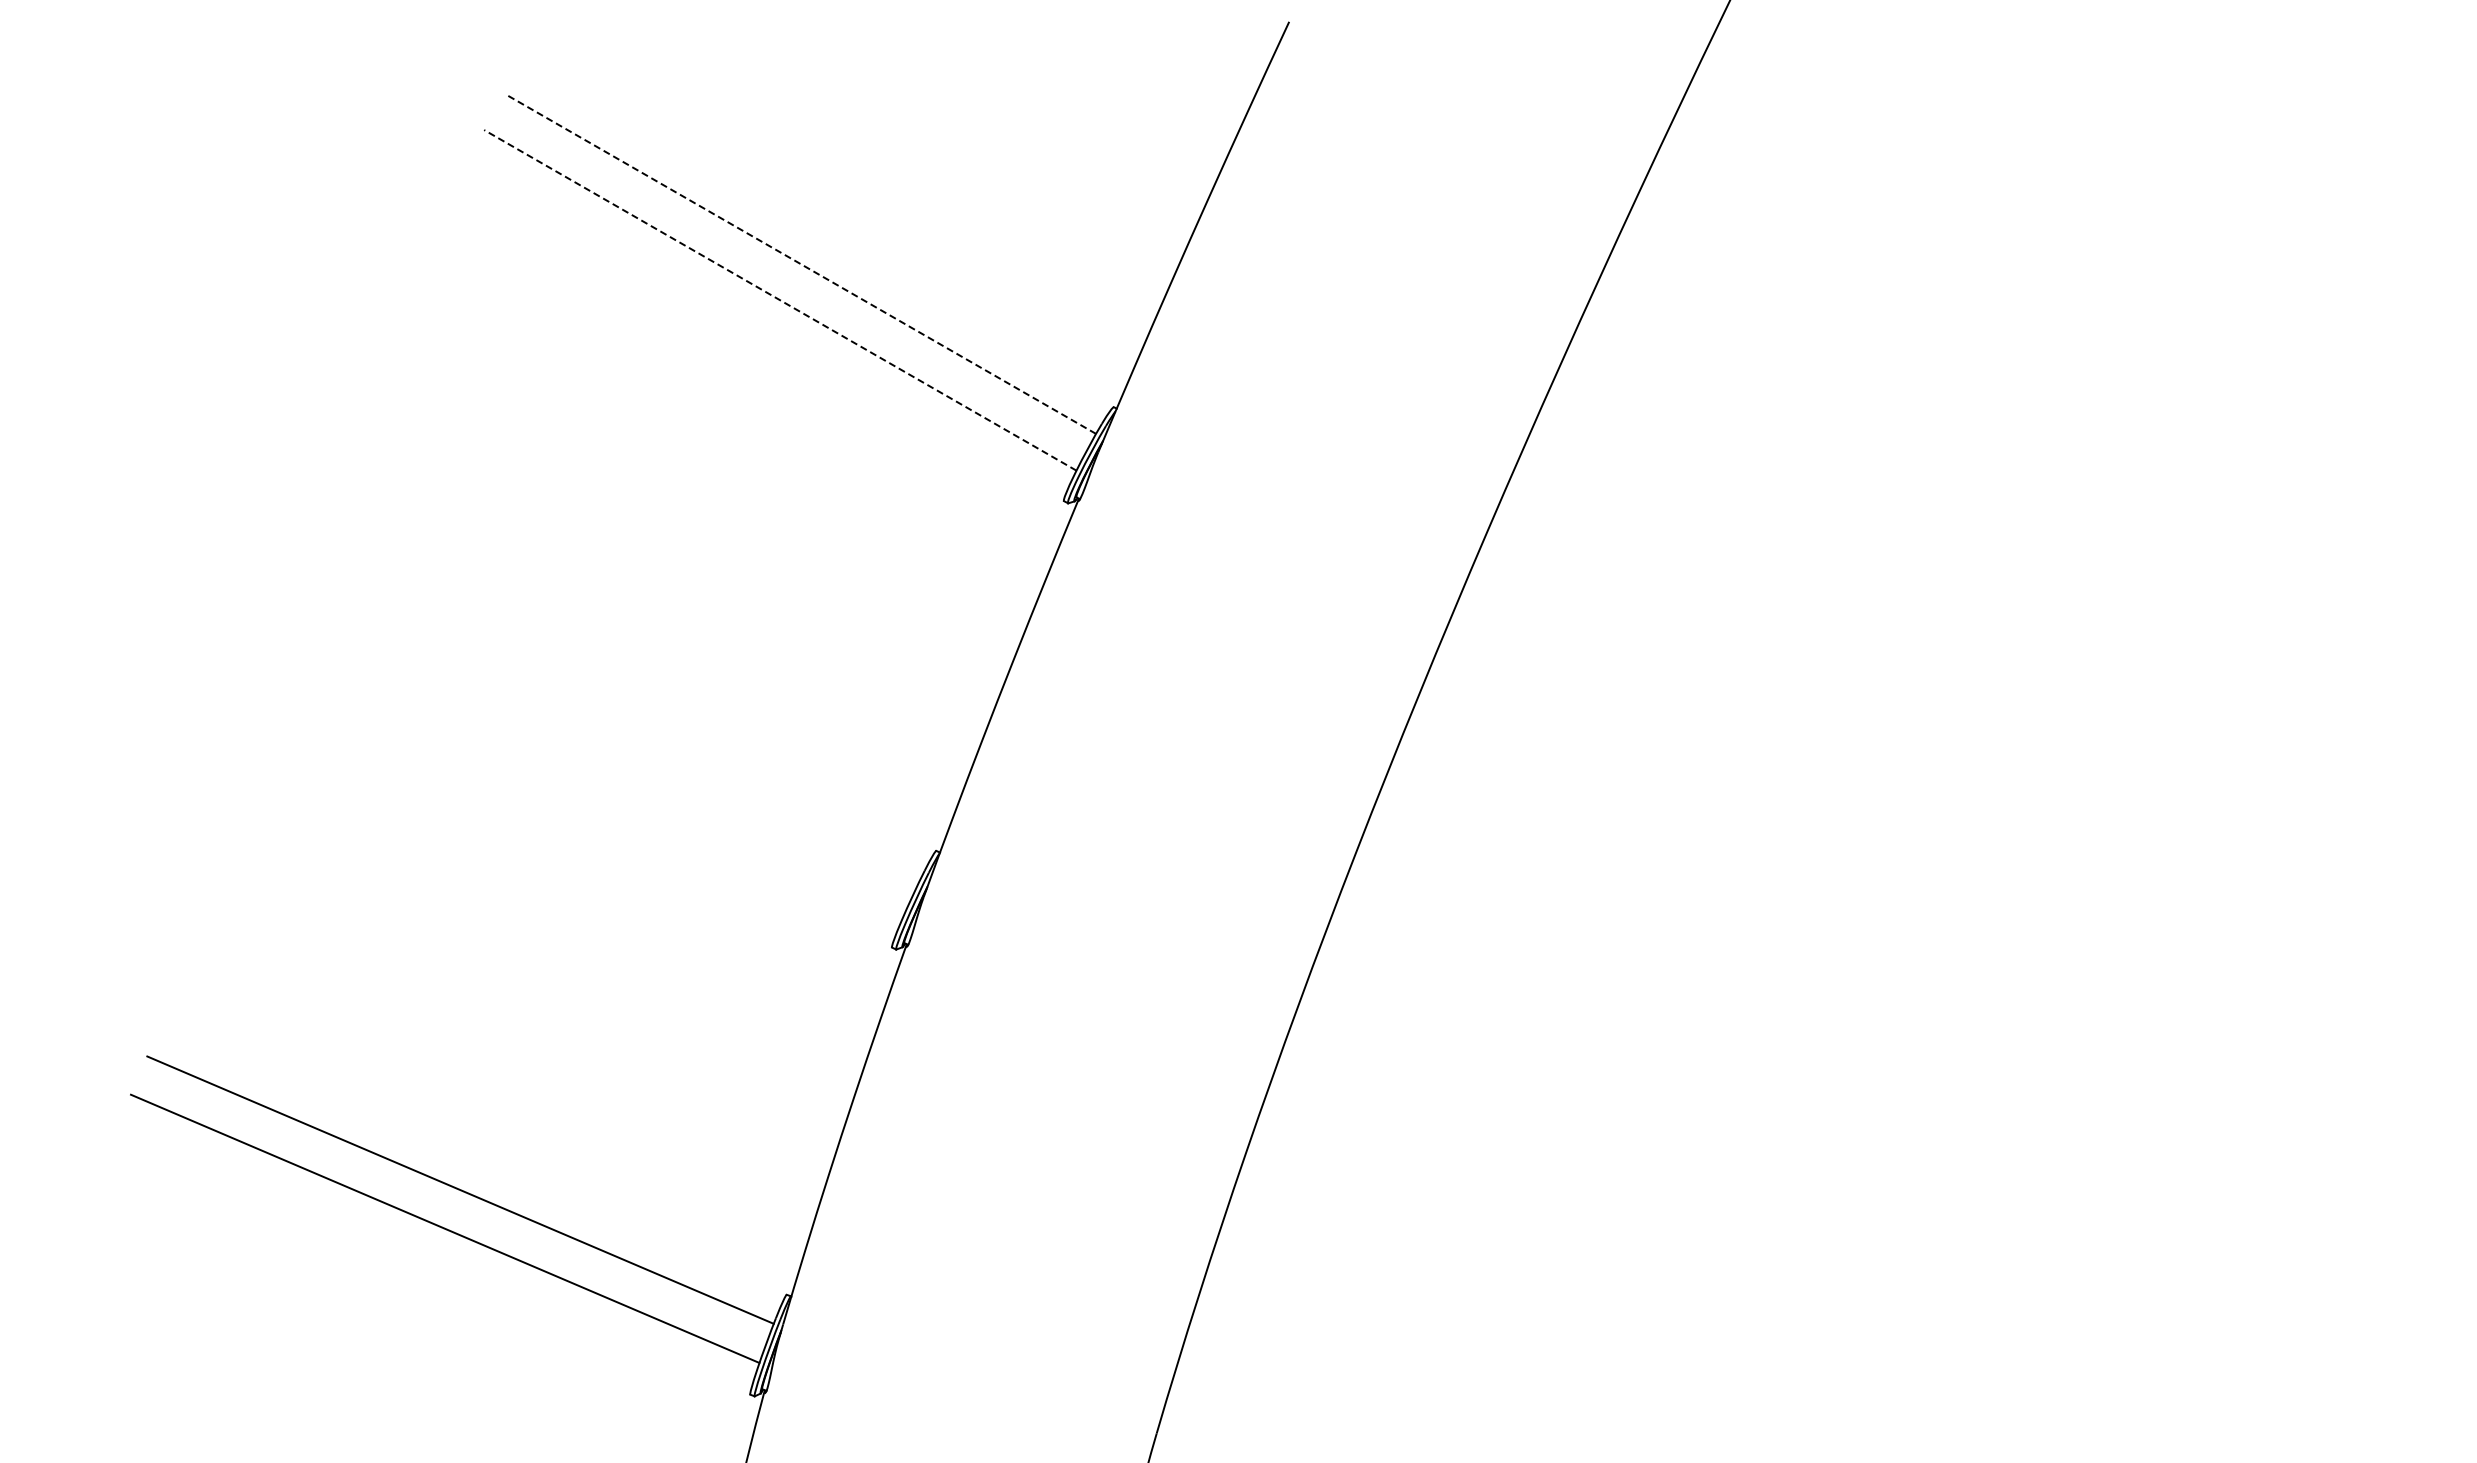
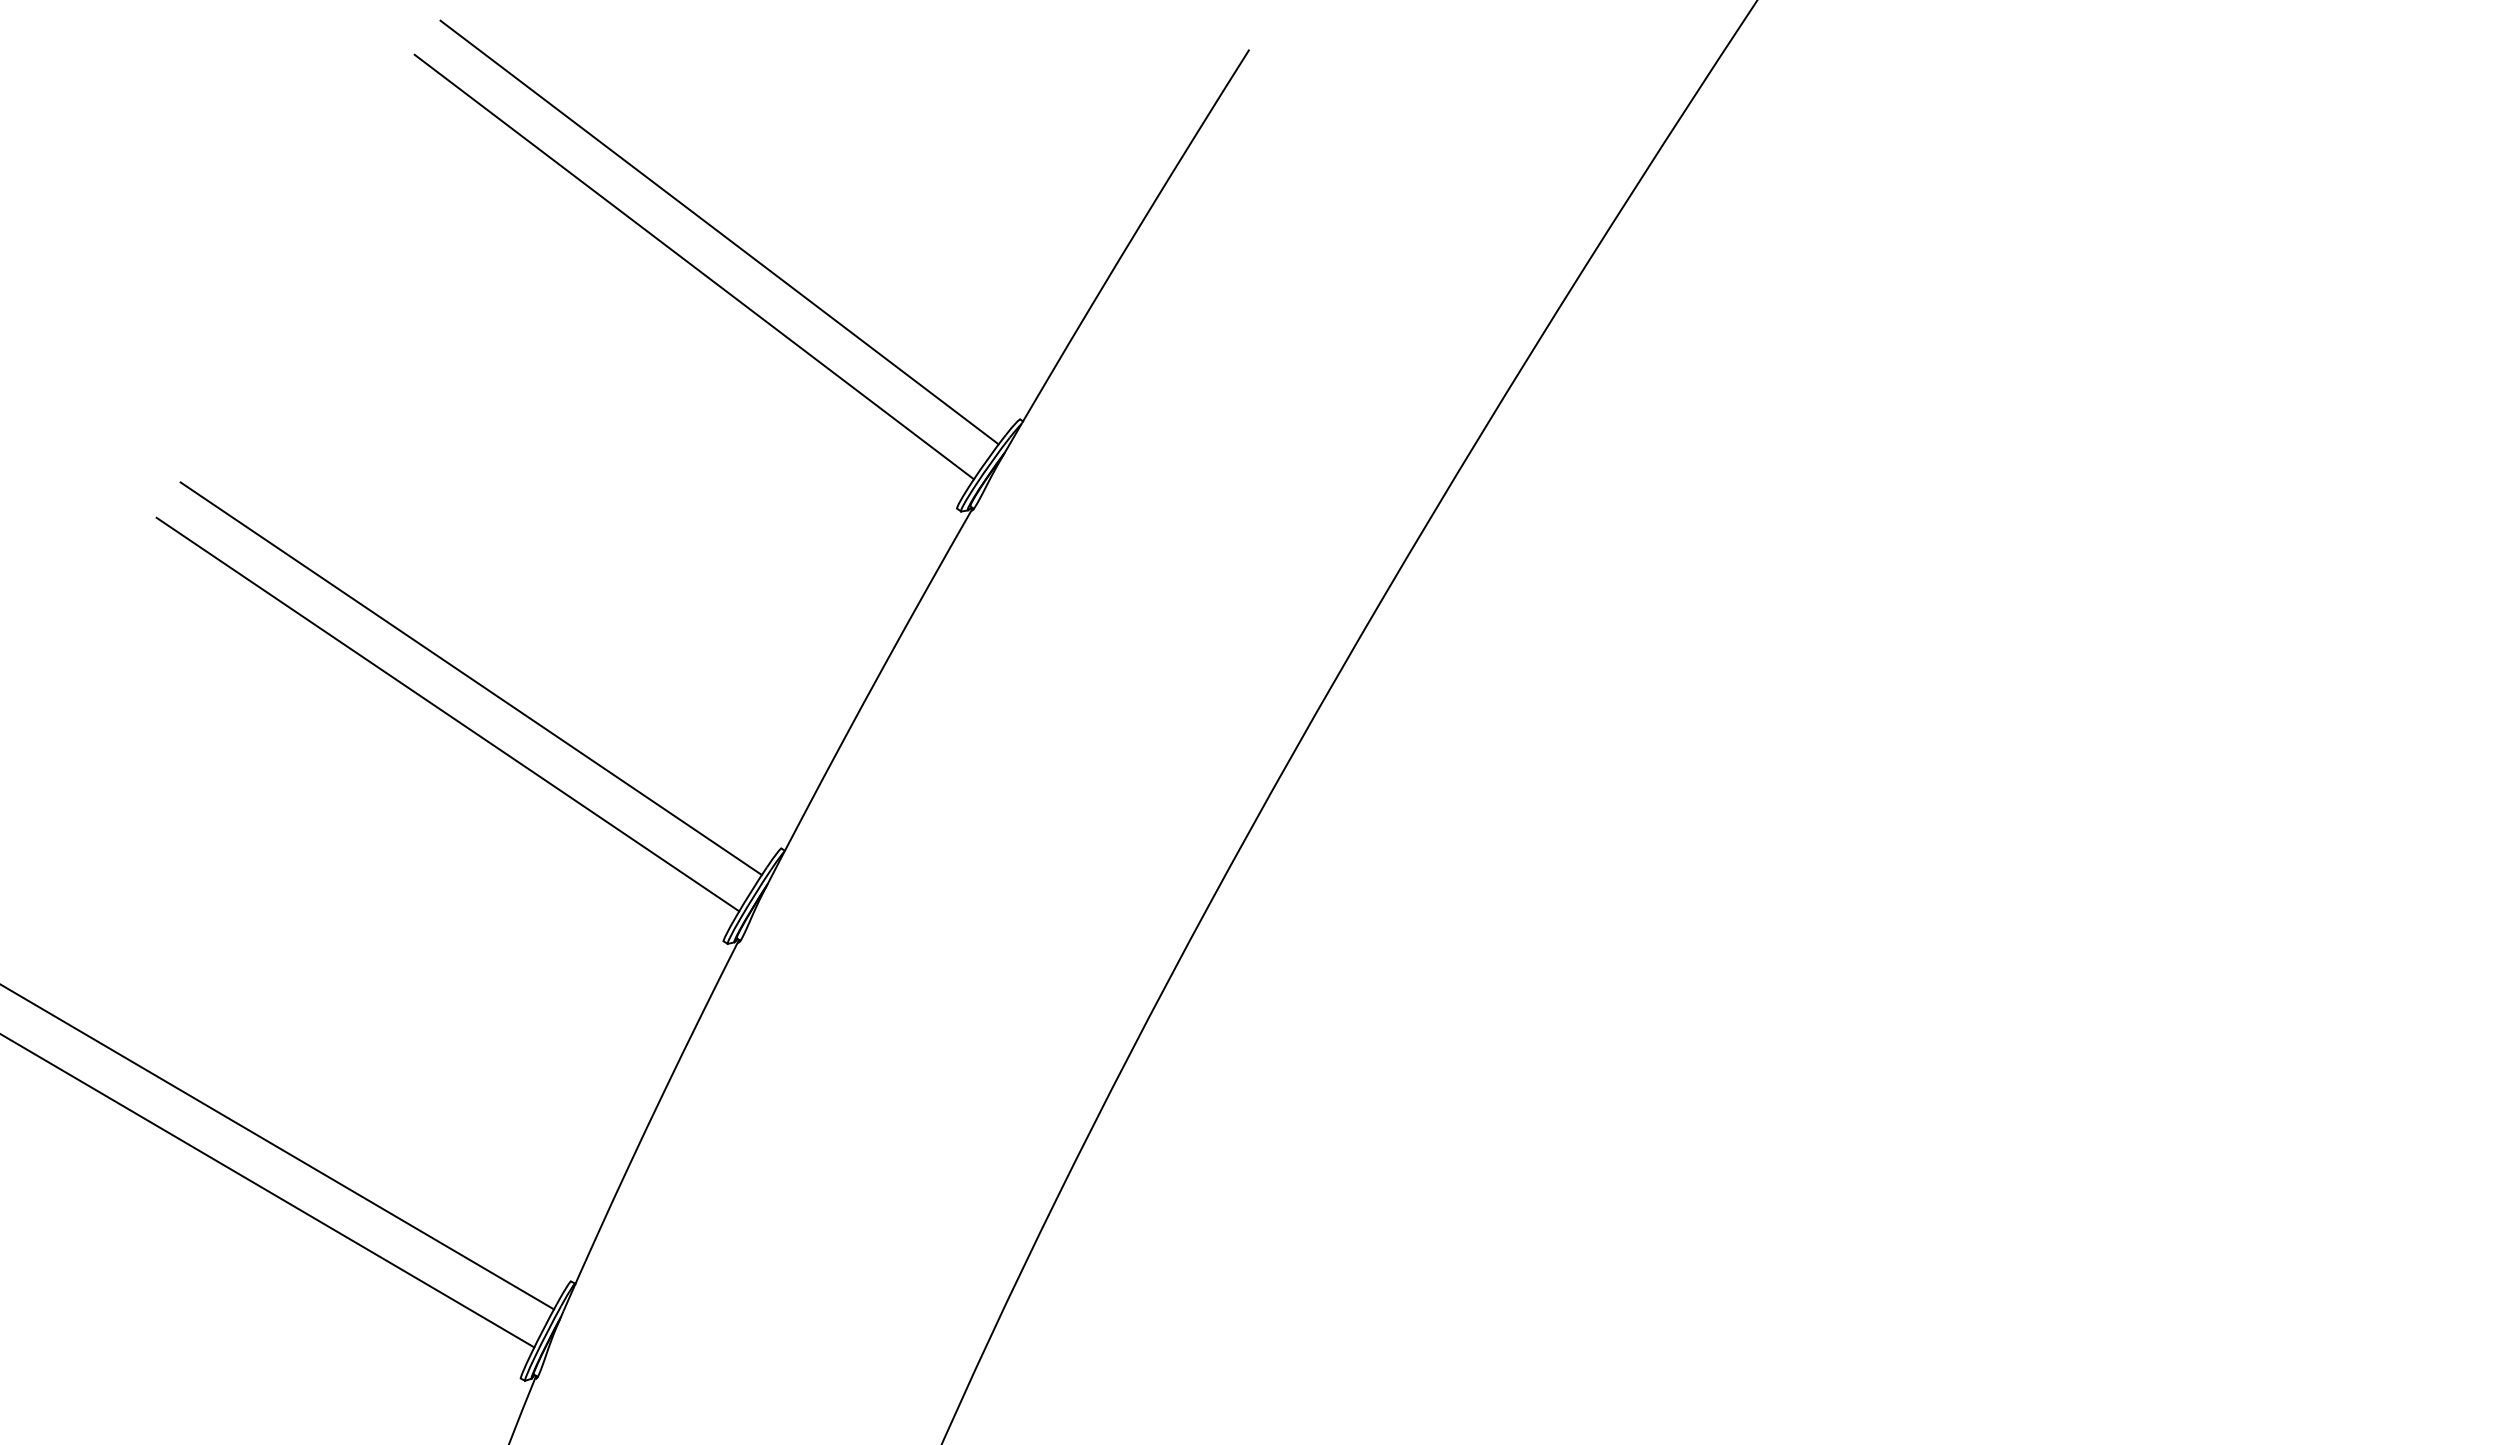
line: (800, 263) -> (719, 232), dashed -> solid
line: (780, 300) -> (694, 267), dashed -> solid
line: (615, 724) -> (470, 677), added
line: (597, 762) -> (447, 714), added

